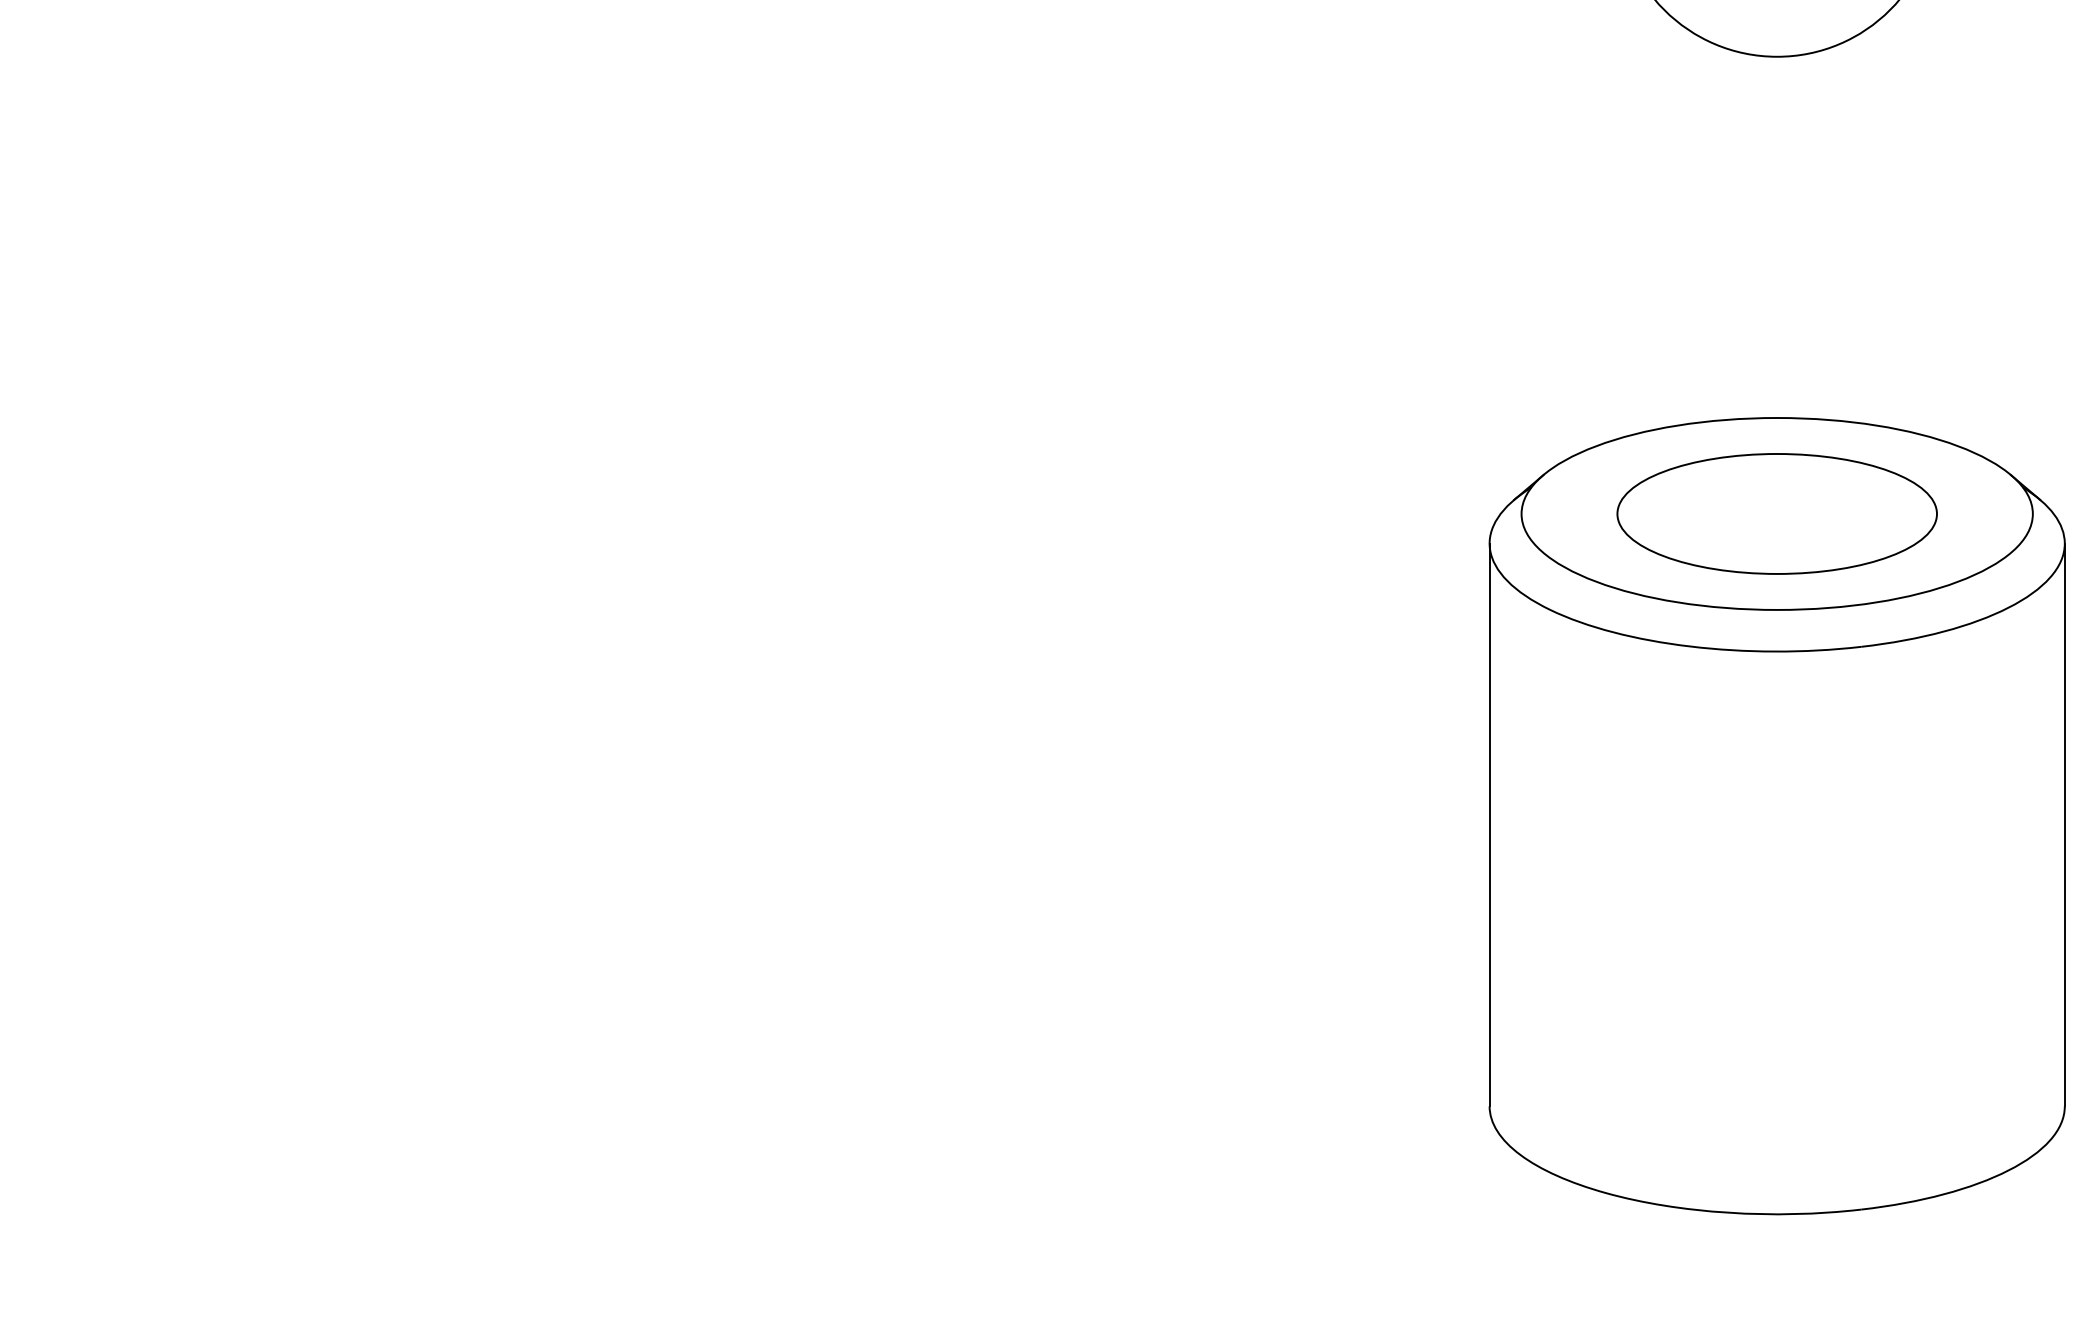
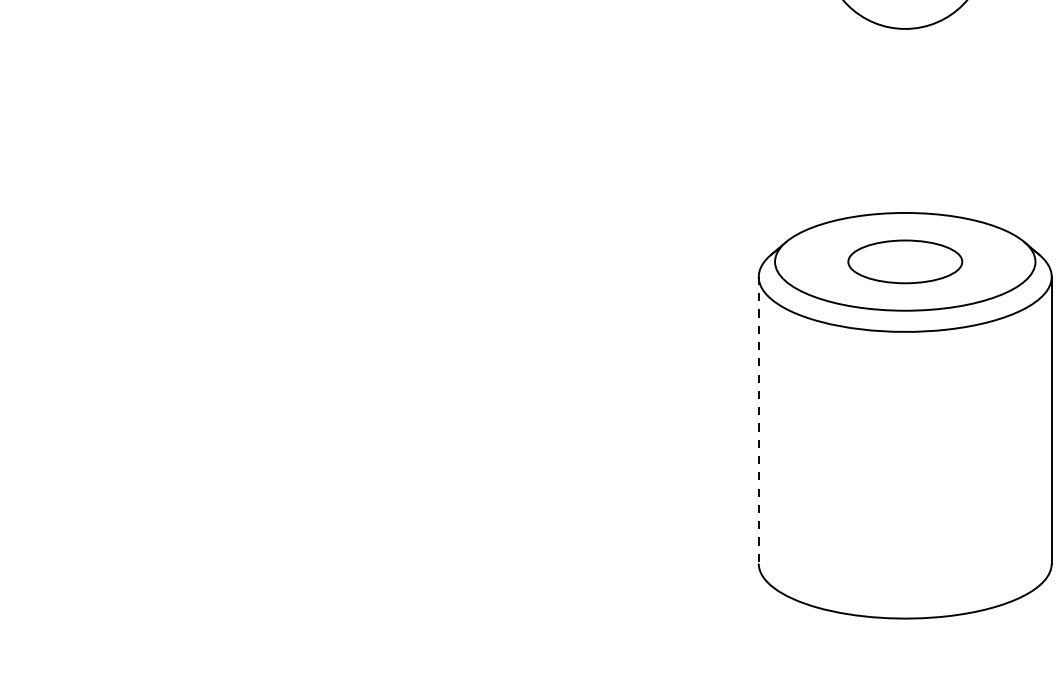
part: (1777, 513) -> (905, 261), size x0.7
line: (1489, 825) -> (758, 420), solid -> dashed

